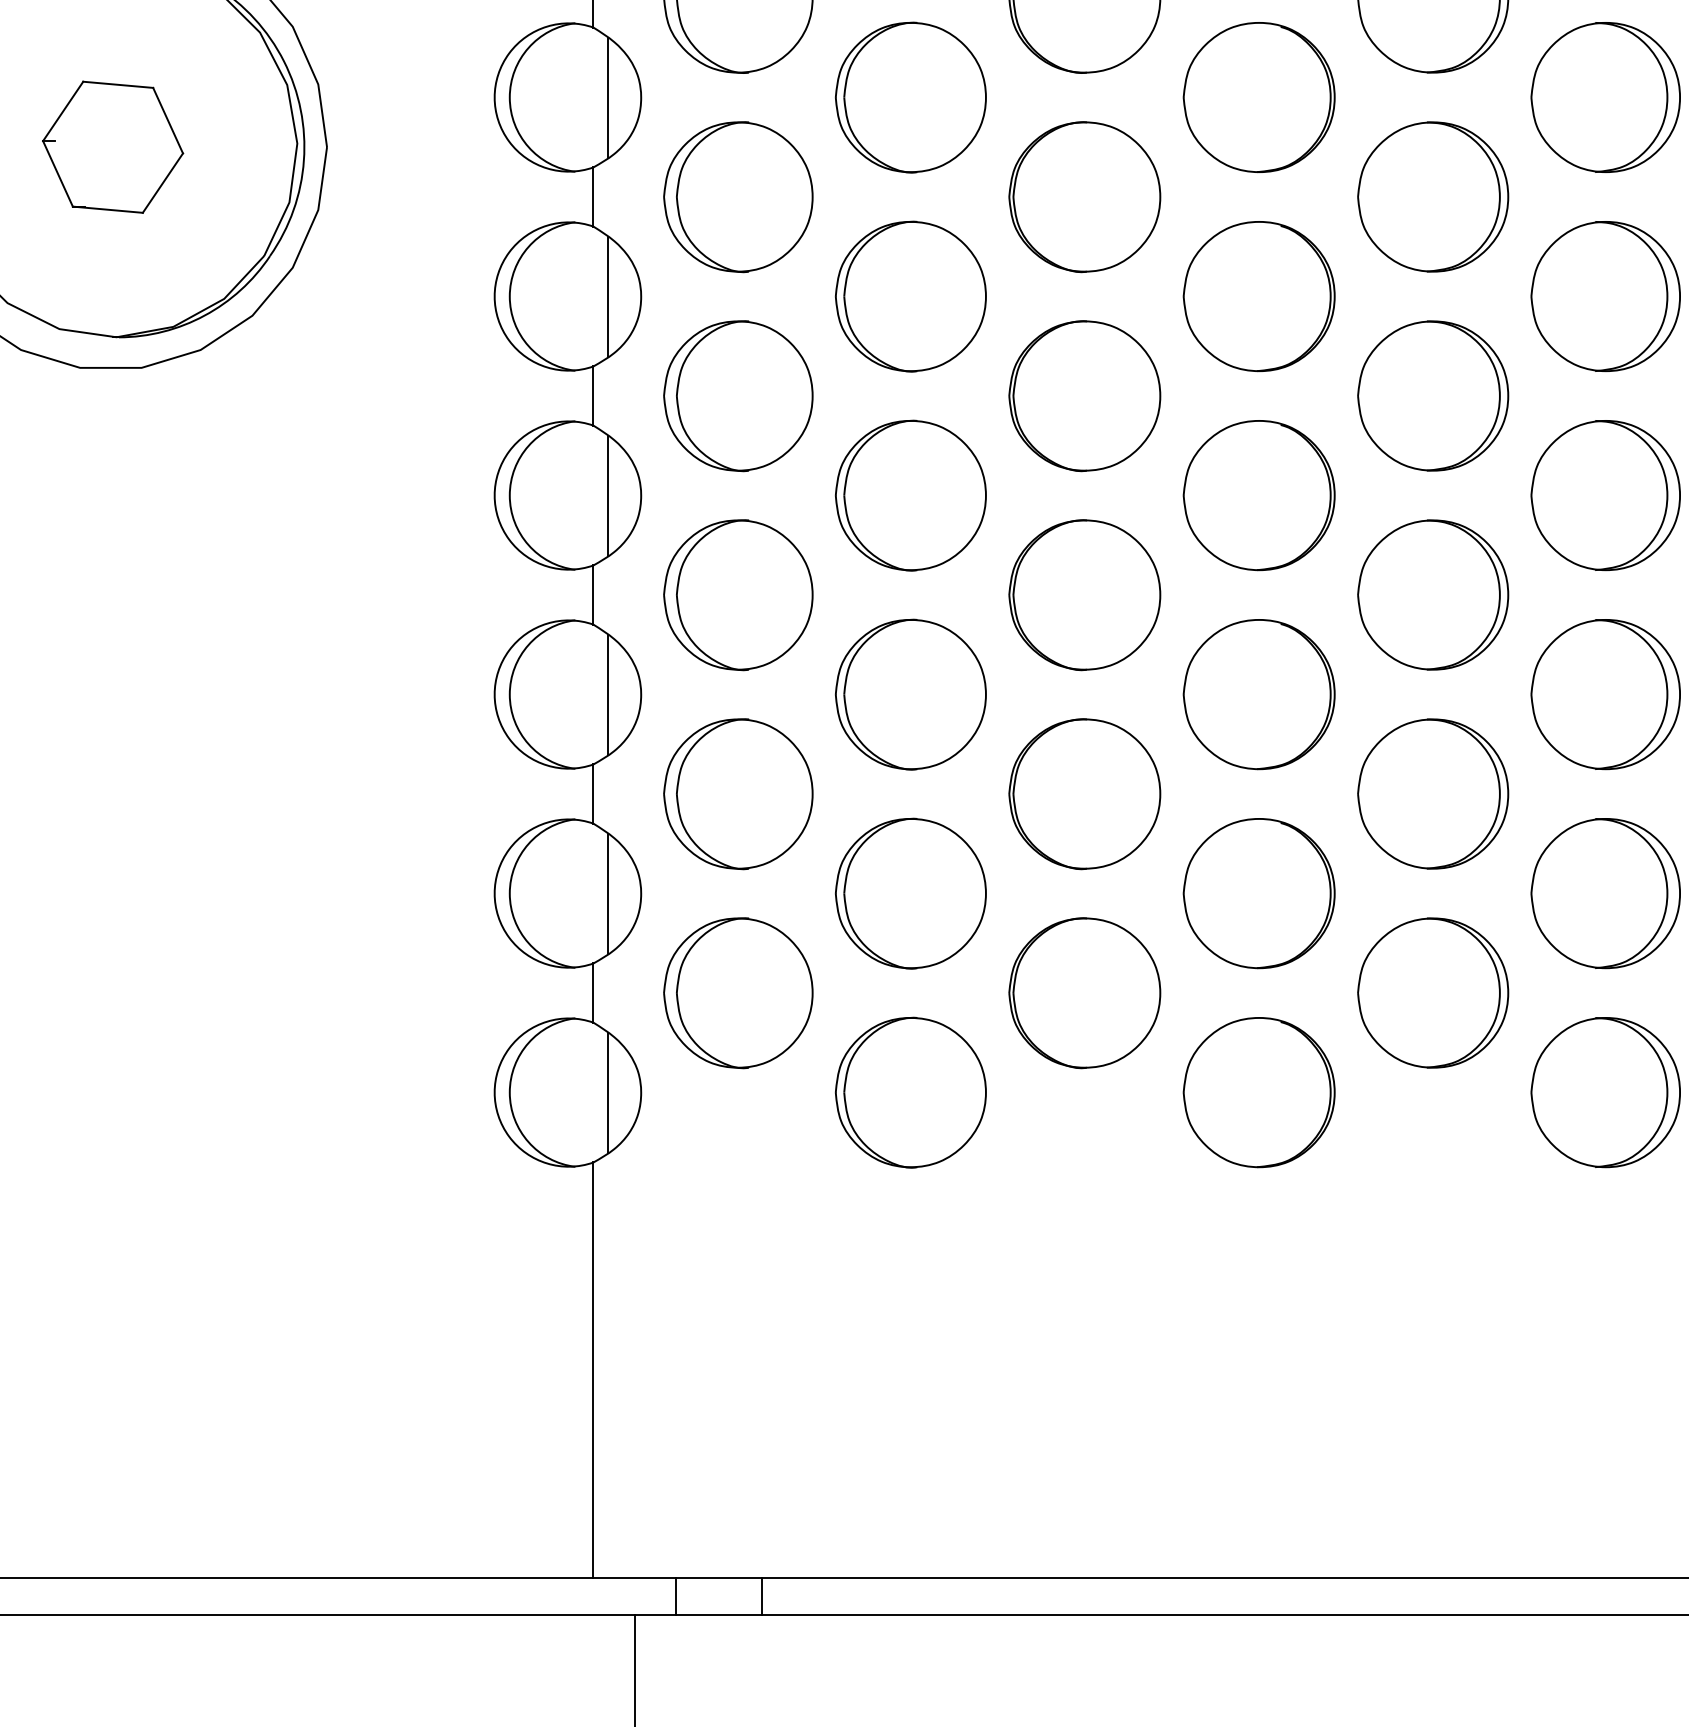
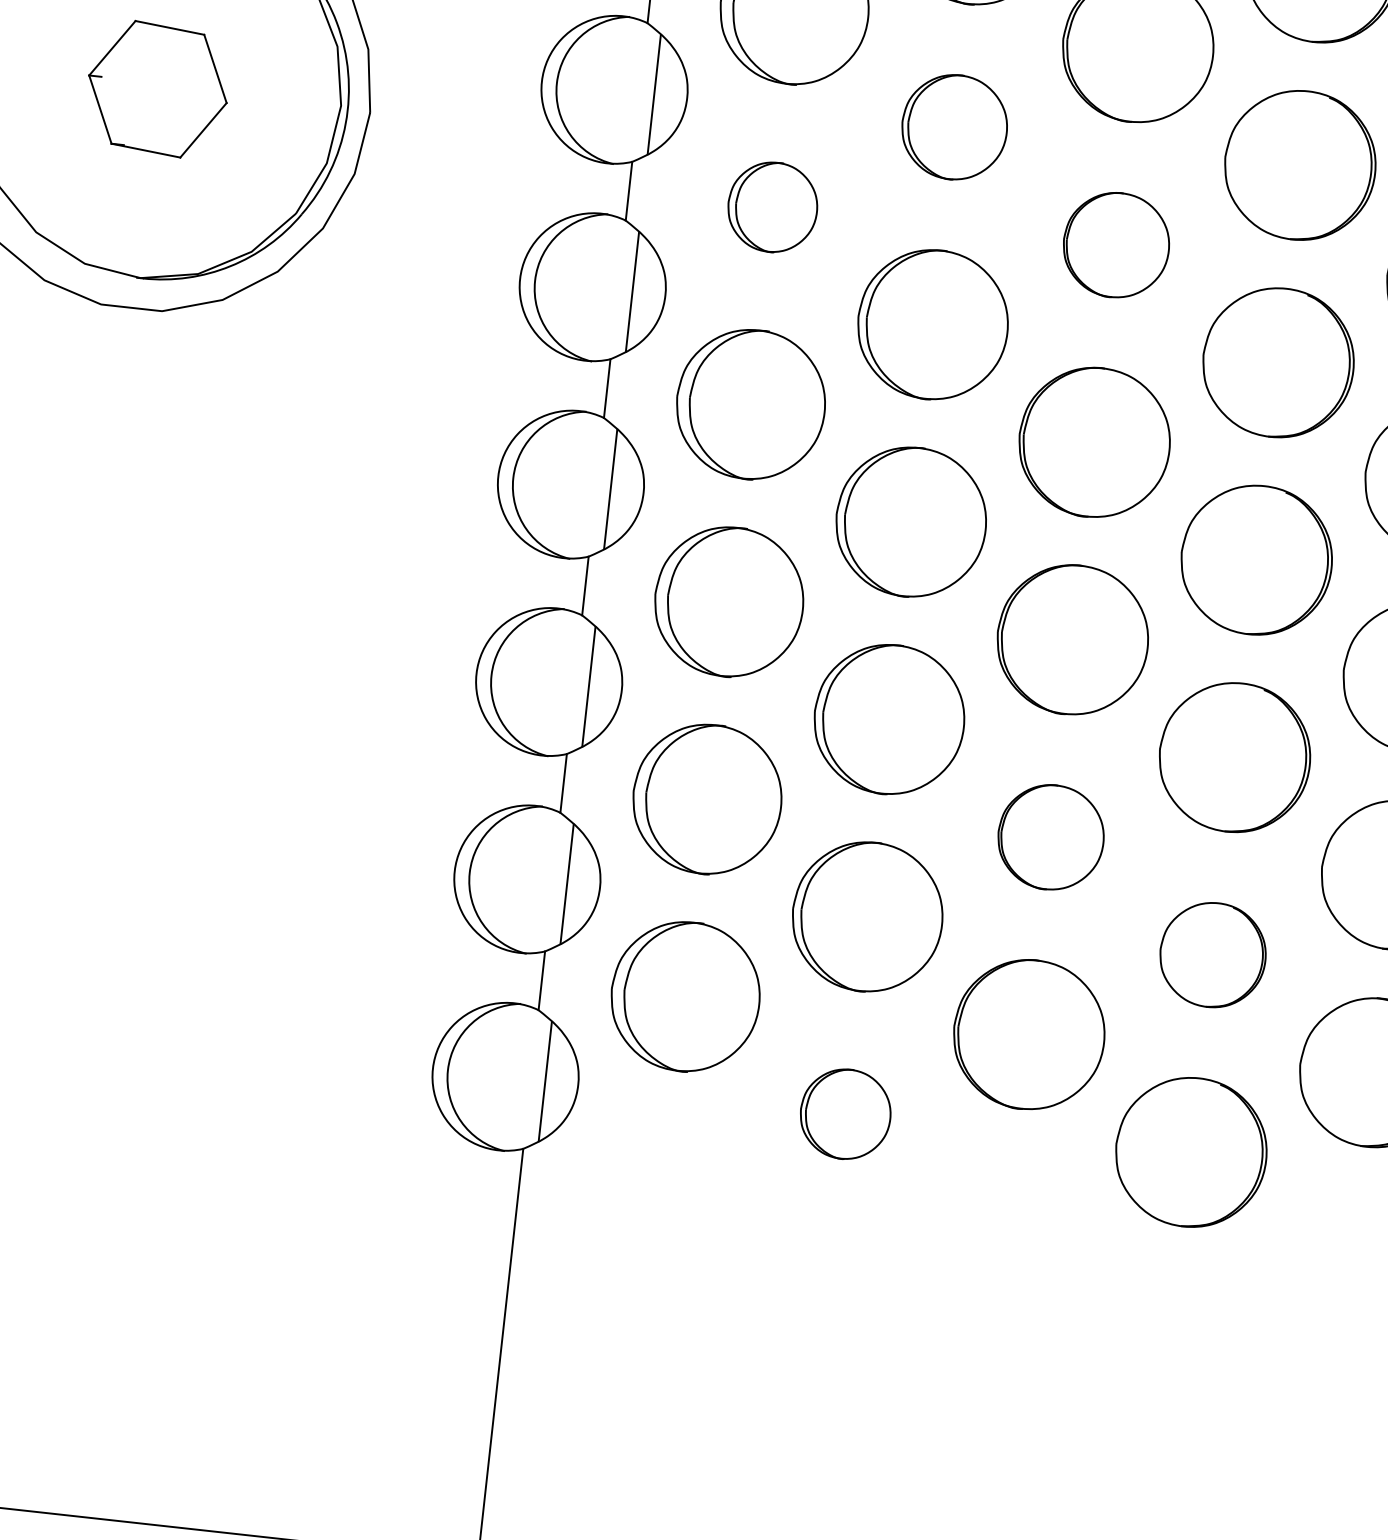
part: (910, 97) -> (954, 127), size x0.7
part: (738, 197) -> (772, 207), size x0.6
part: (1084, 197) -> (1115, 245), size x0.7
part: (1084, 794) -> (1050, 837), size x0.7
part: (1258, 893) -> (1212, 954), size x0.7
part: (910, 1092) -> (845, 1114), size x0.6

